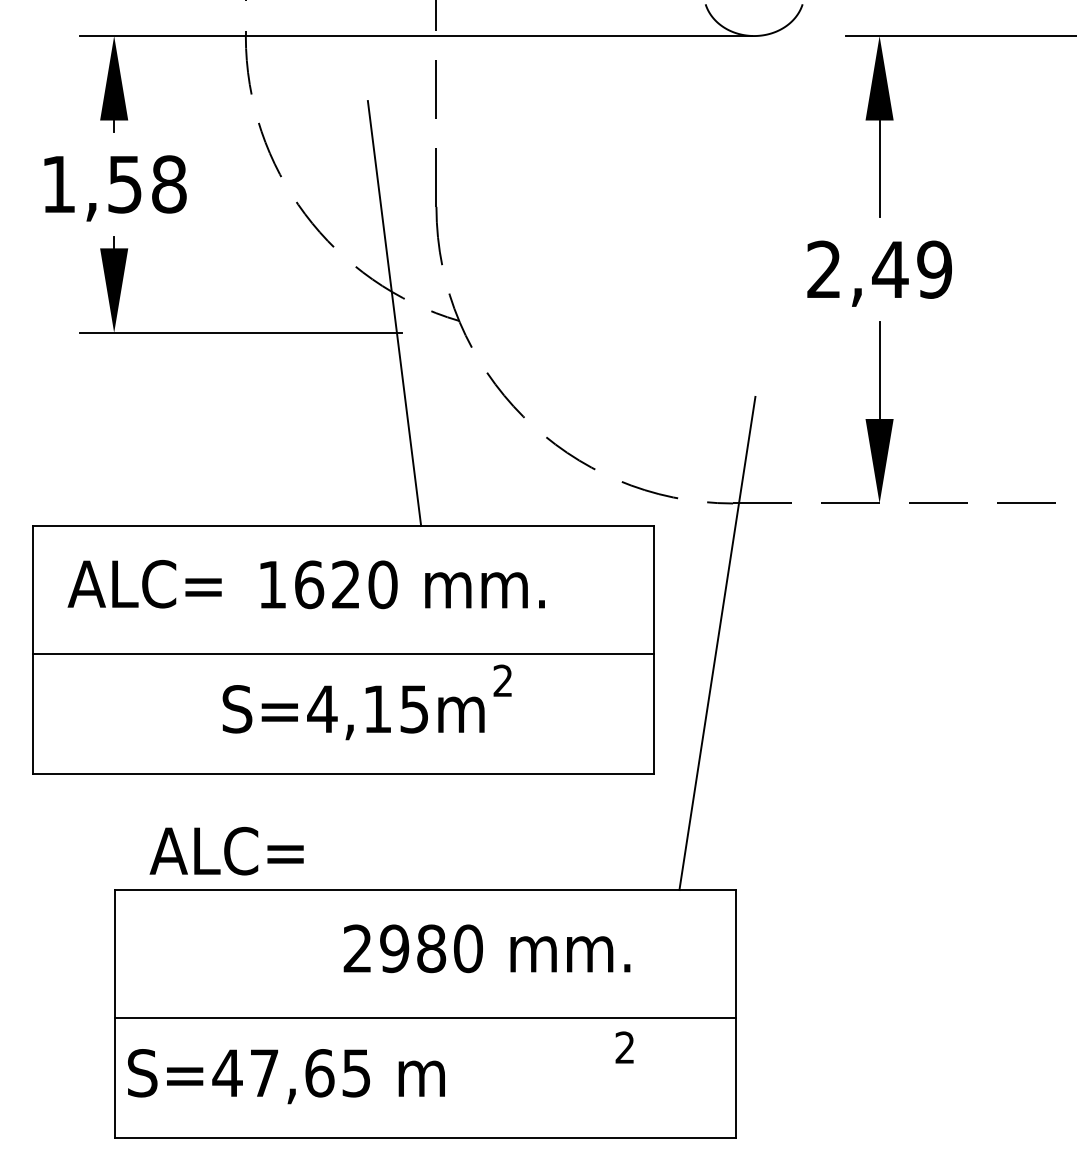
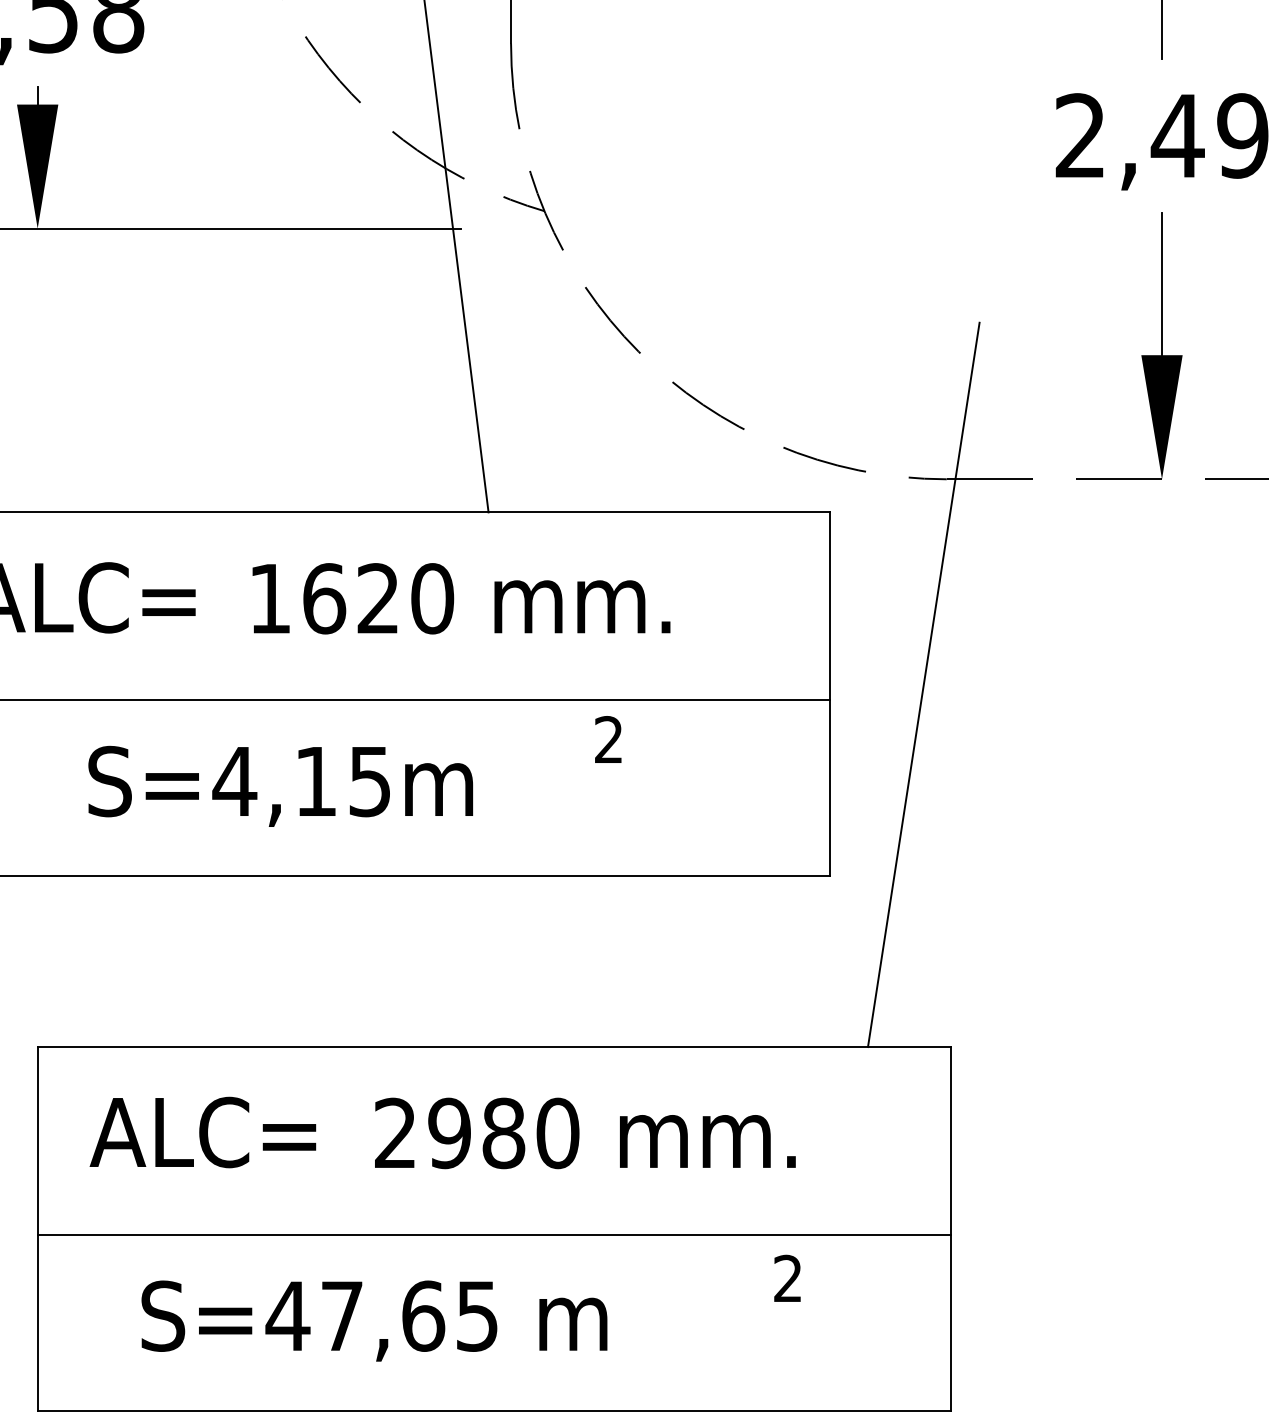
text: (353, 712) -> (280, 786), moved
text: (226, 851) -> (202, 1132), moved
text: (286, 1076) -> (374, 1320), moved

